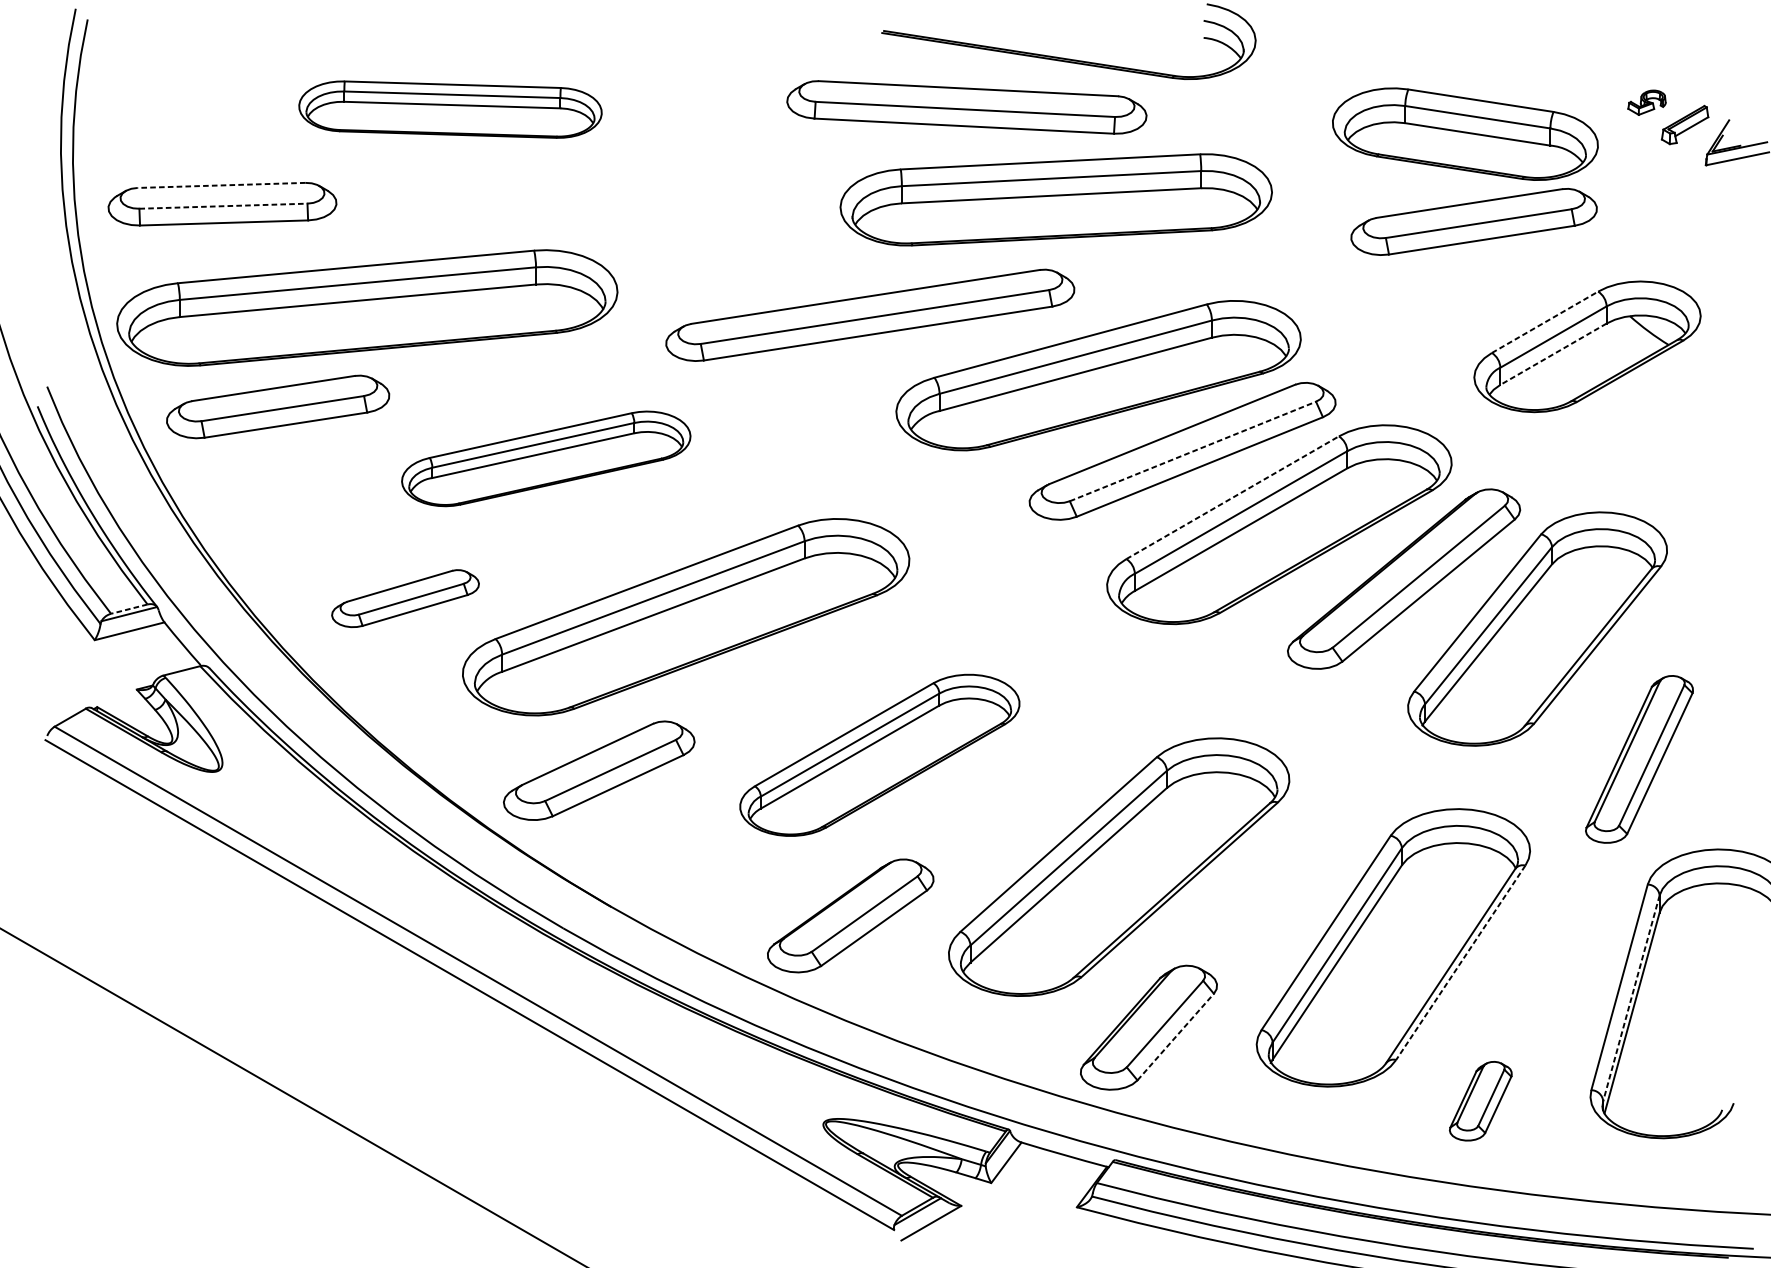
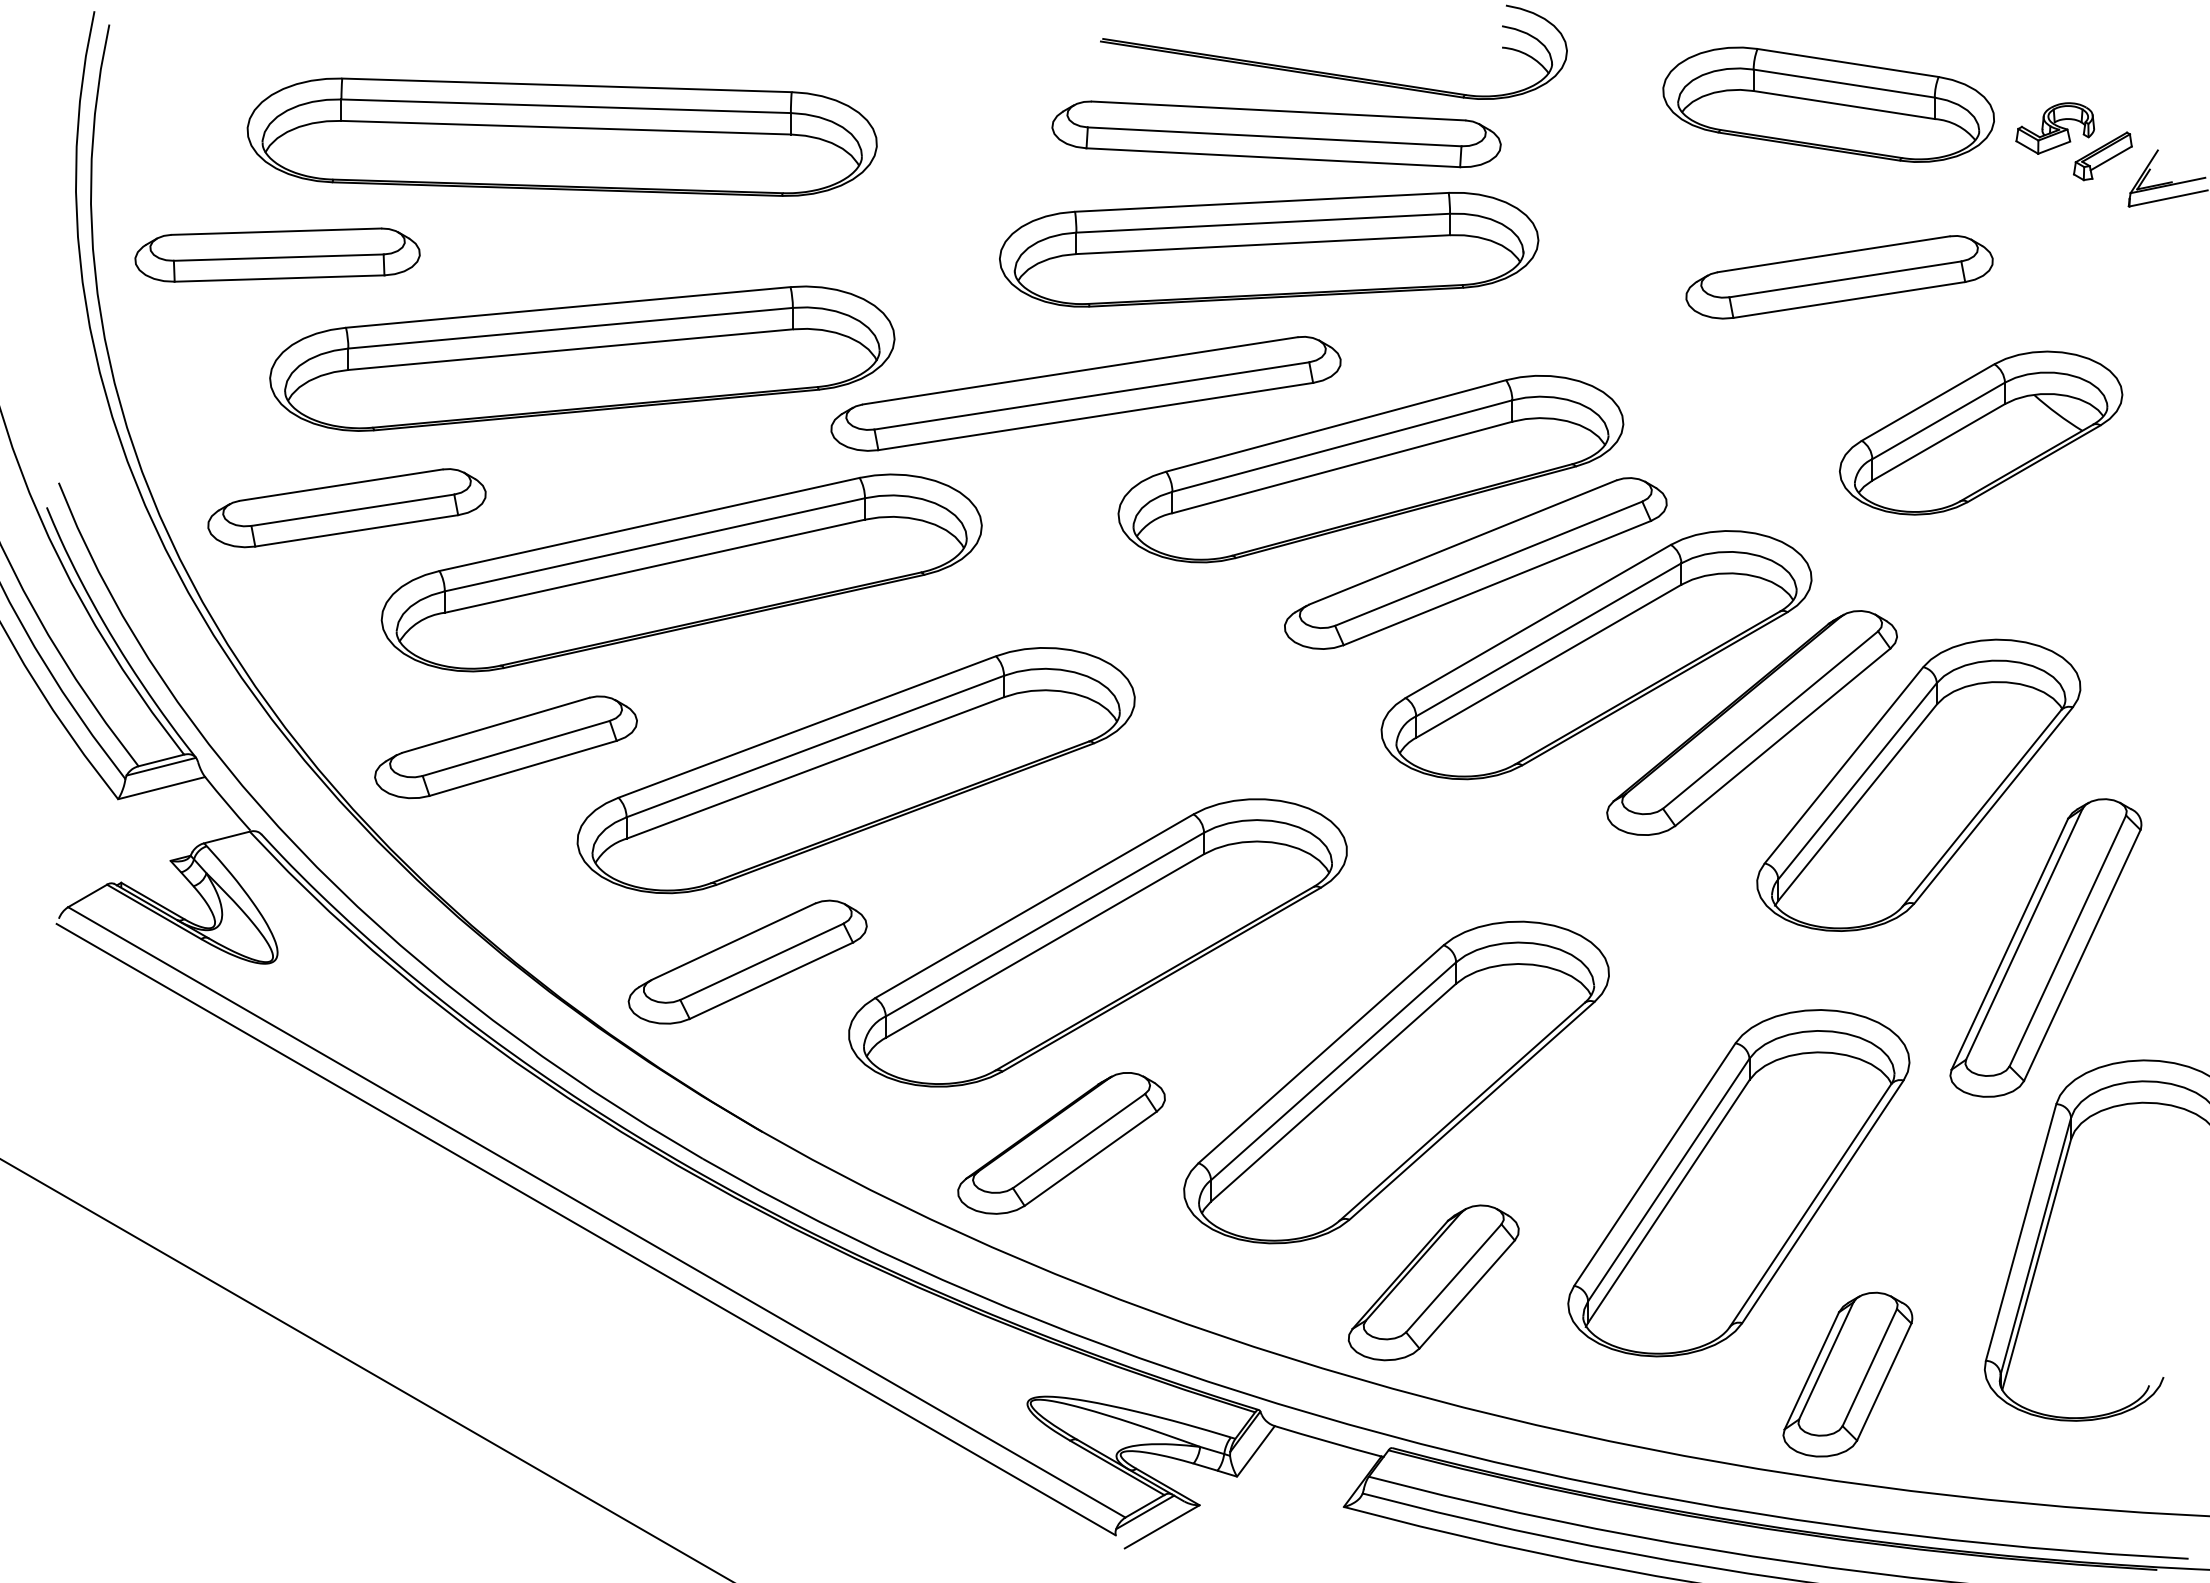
part: (1647, 102) -> (2055, 128), size x1.67
part: (966, 107) -> (1276, 134), moved
part: (449, 109) -> (561, 136), size x1.67
part: (1465, 133) -> (1828, 104), moved
line: (221, 185) -> (276, 231), dashed -> solid
part: (1056, 199) -> (1269, 249), moved
line: (223, 206) -> (278, 257), dashed -> solid
part: (367, 307) -> (582, 358), moved
line: (1545, 322) -> (1928, 402), dashed -> solid
line: (1553, 354) -> (1938, 442), dashed -> solid
line: (1192, 451) -> (1488, 563), dashed -> solid
part: (546, 458) -> (681, 572), size x1.67
line: (1232, 497) -> (1538, 621), dashed -> solid
part: (405, 598) -> (505, 747), size x1.43
line: (128, 609) -> (160, 760), dashed -> solid
part: (879, 754) -> (1097, 942), size x1.43
part: (1639, 759) -> (2045, 947), size x1.43
line: (1460, 962) -> (1822, 1201), dashed -> solid
line: (1631, 998) -> (2035, 1246), dashed -> solid
line: (1175, 1037) -> (1467, 1294), dashed -> solid
part: (1480, 1101) -> (1847, 1374), size x1.67

